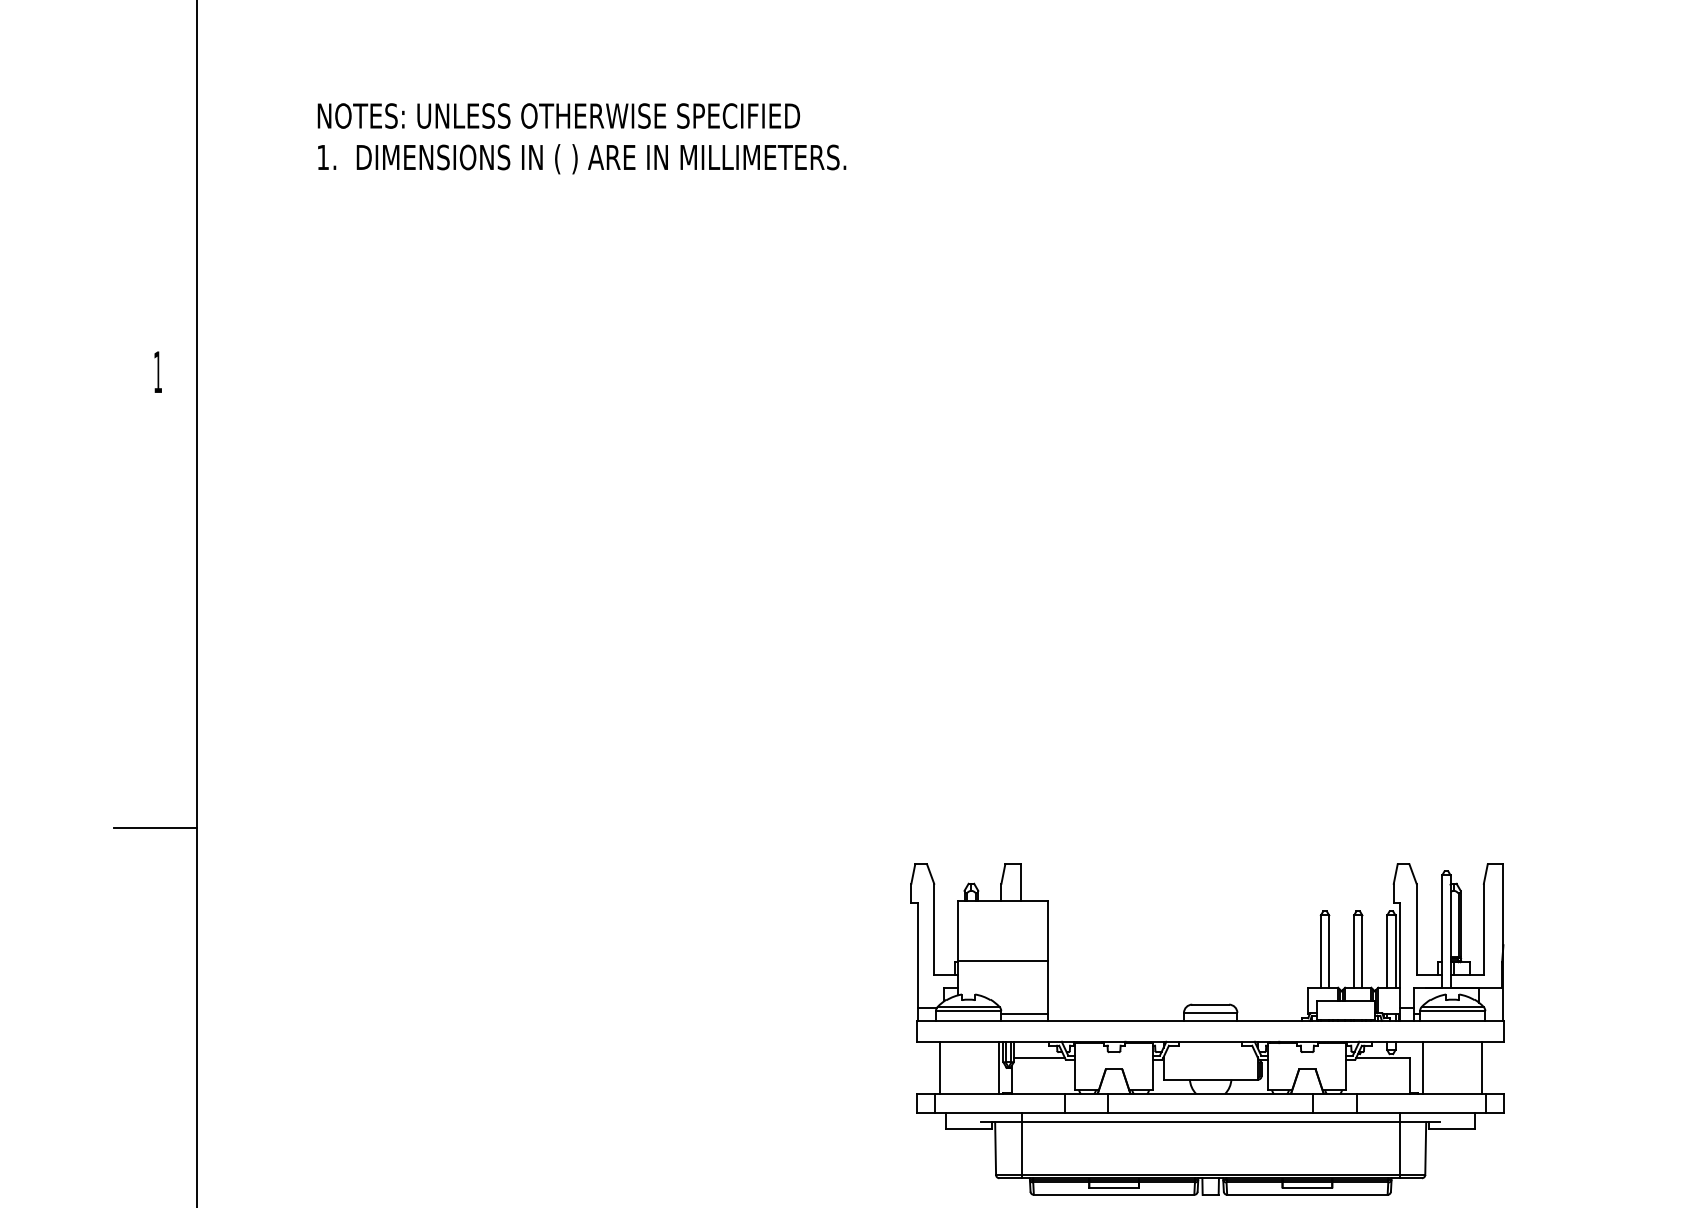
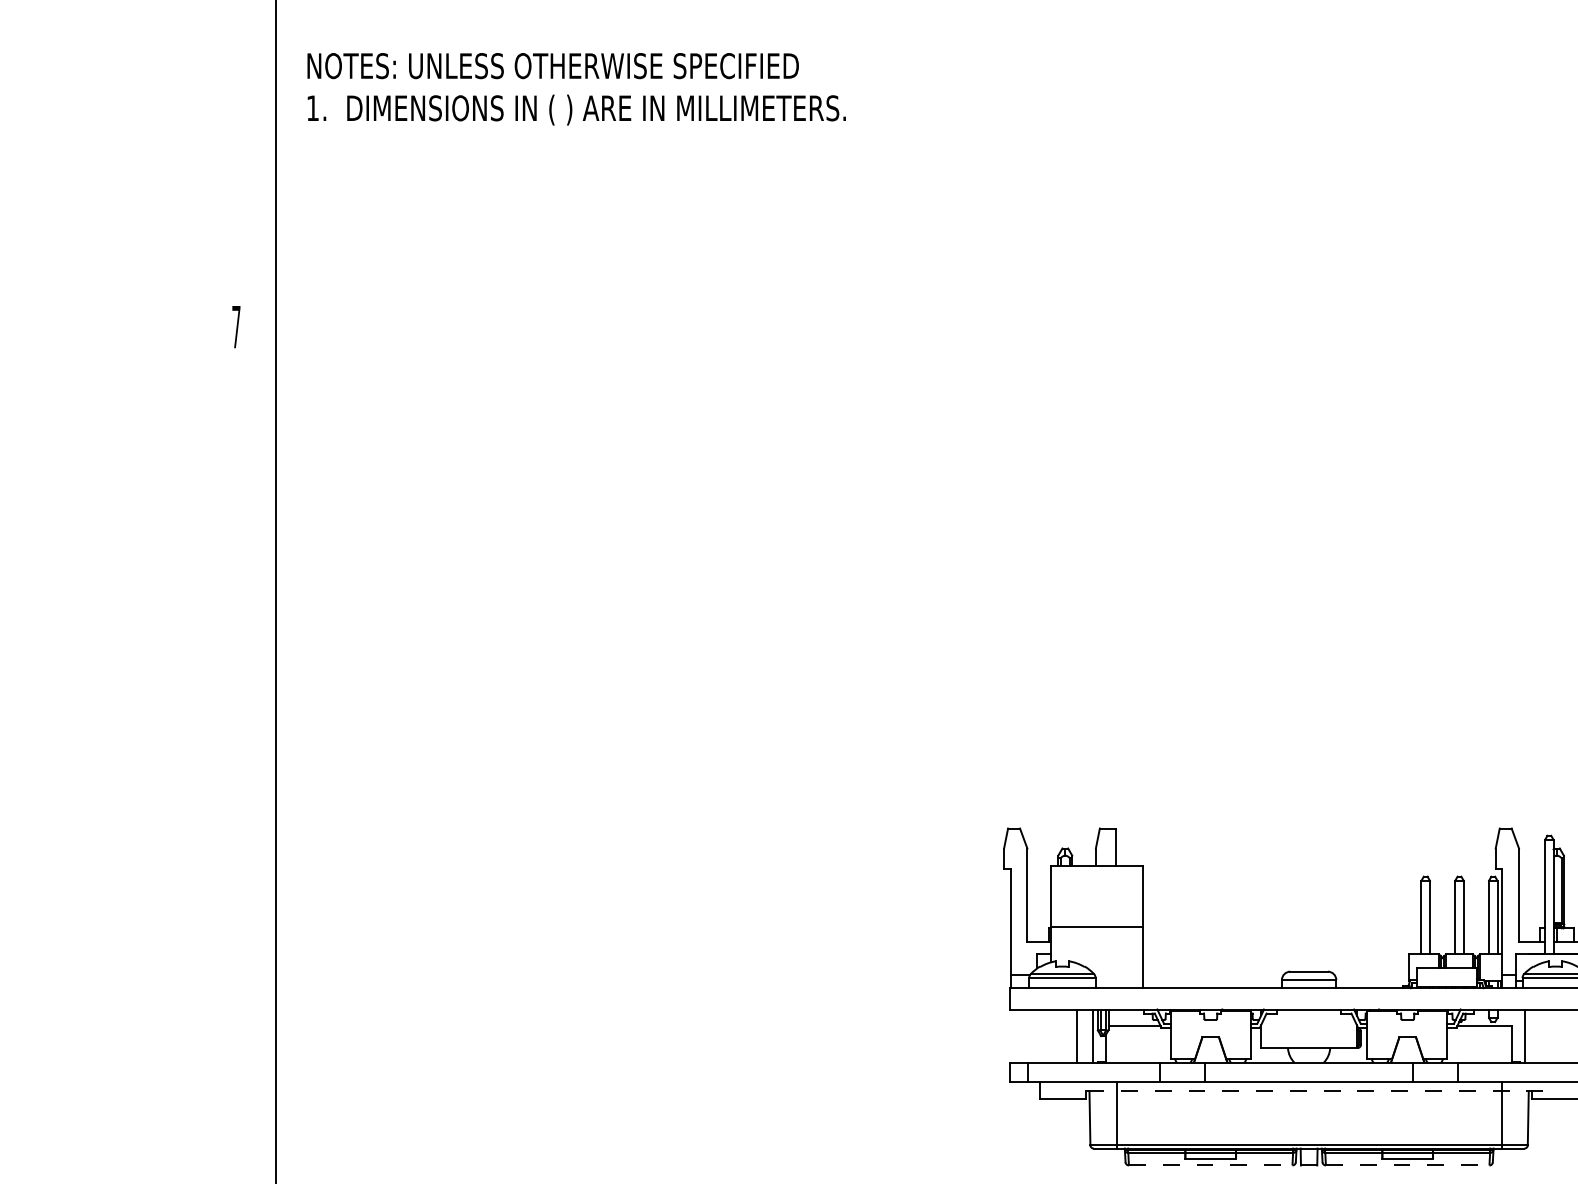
text: (581, 138) -> (576, 88), moved
text: (157, 371) -> (235, 326), 1 -> 7
line: (154, 828) -> (232, 792), removed
line: (1024, 1014) -> (1119, 981), removed
line: (939, 1067) -> (1076, 1035), moved
line: (1210, 1122) -> (1308, 1091), solid -> dashed
line: (1114, 1194) -> (1211, 1165), solid -> dashed
line: (1307, 1194) -> (1407, 1165), solid -> dashed

